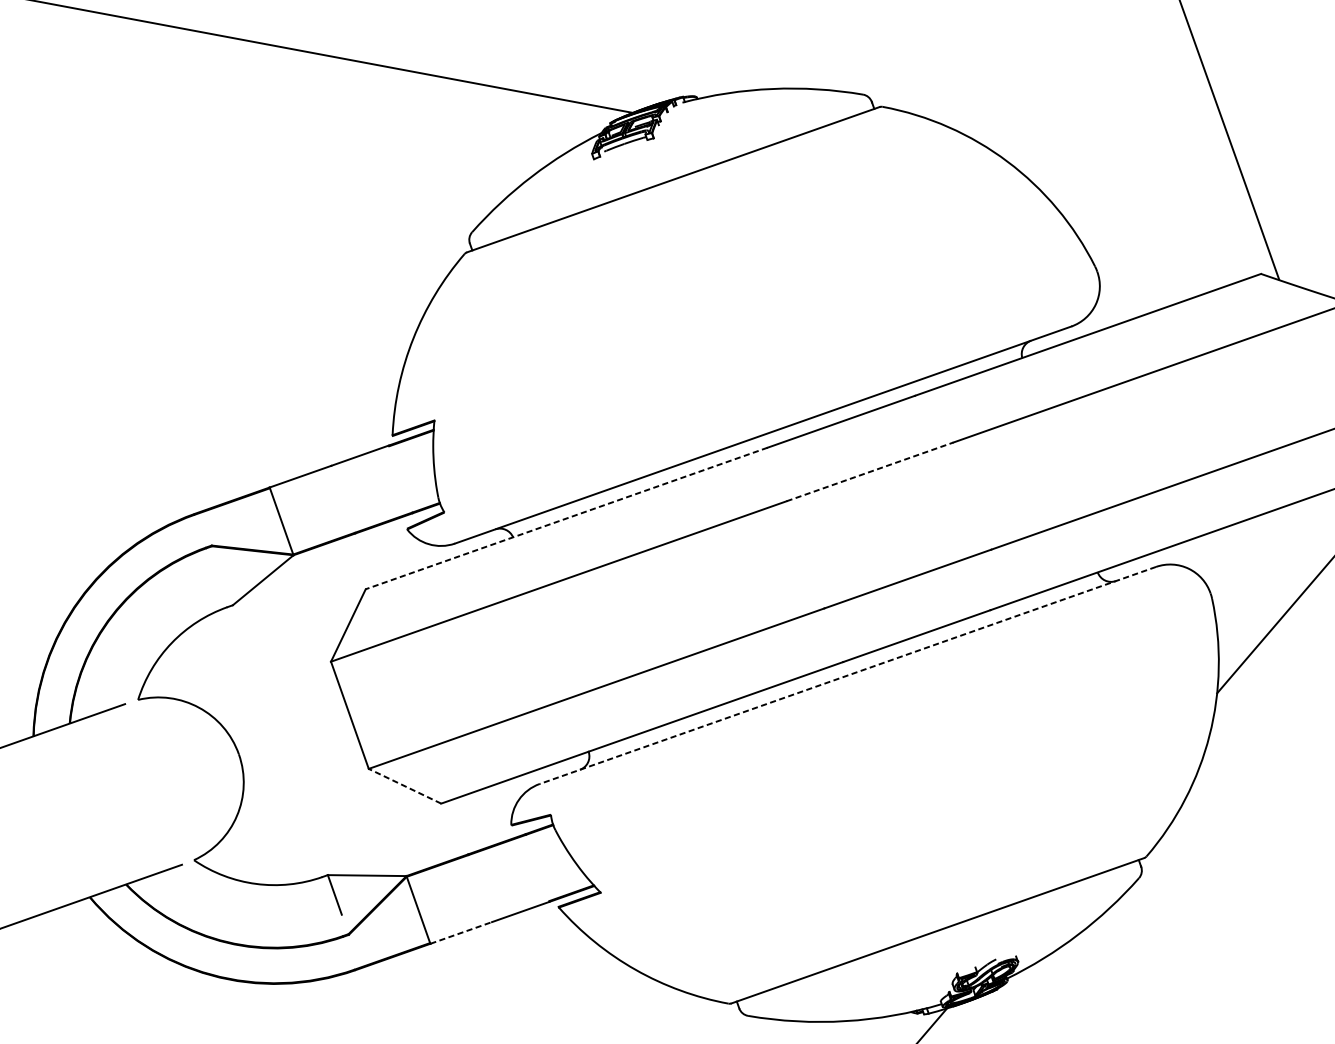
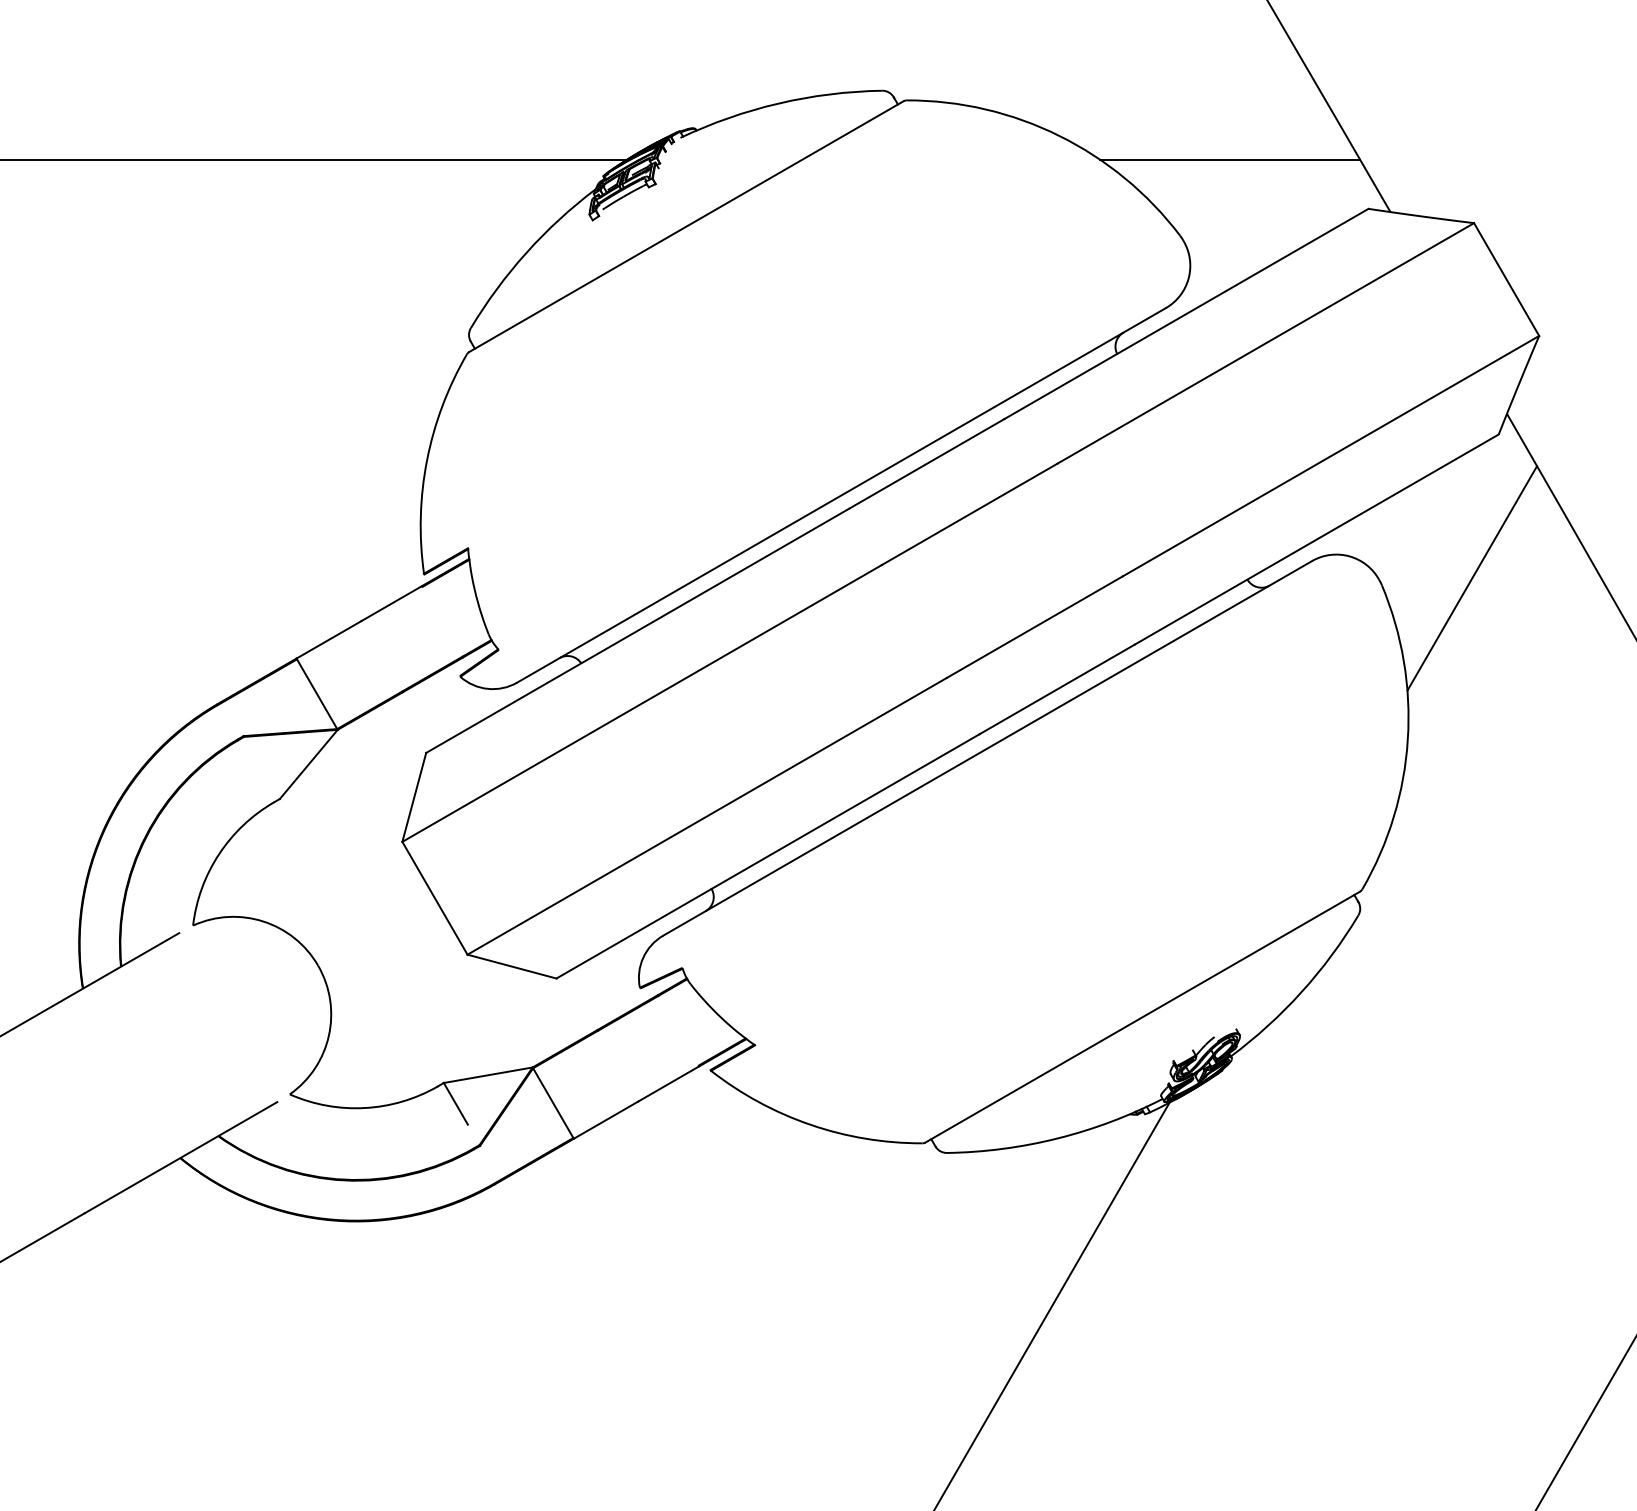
line: (1150, 209) -> (1230, 159), added
line: (870, 472) -> (970, 514), dashed -> solid
line: (566, 519) -> (637, 631), dashed -> solid
line: (847, 675) -> (987, 748), dashed -> solid
line: (404, 786) -> (511, 966), dashed -> solid
line: (461, 932) -> (606, 1119), dashed -> solid

